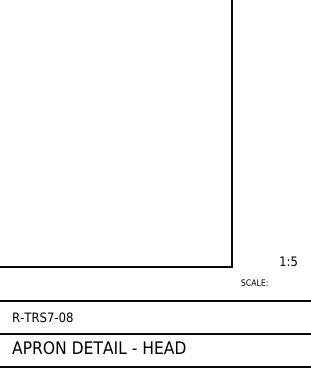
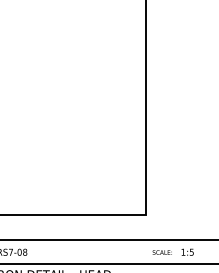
text: (288, 260) -> (187, 251), moved
text: (254, 282) -> (162, 252), moved

